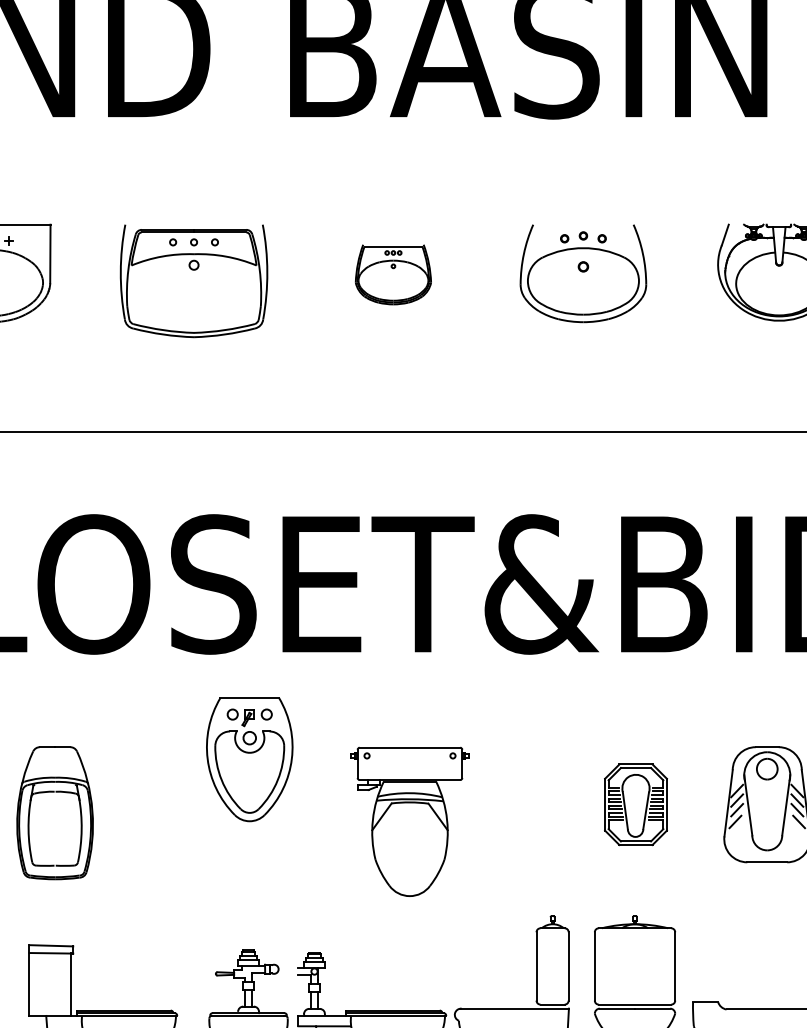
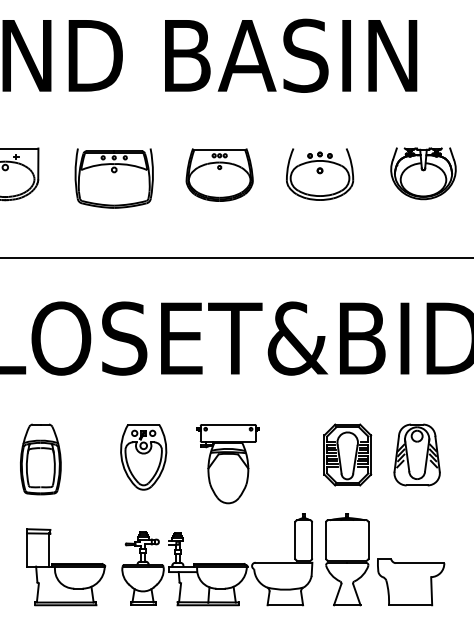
part: (393, 273) -> (219, 174), size x1.67
part: (249, 760) -> (143, 457), moved
part: (635, 803) -> (347, 454), size x1.43

